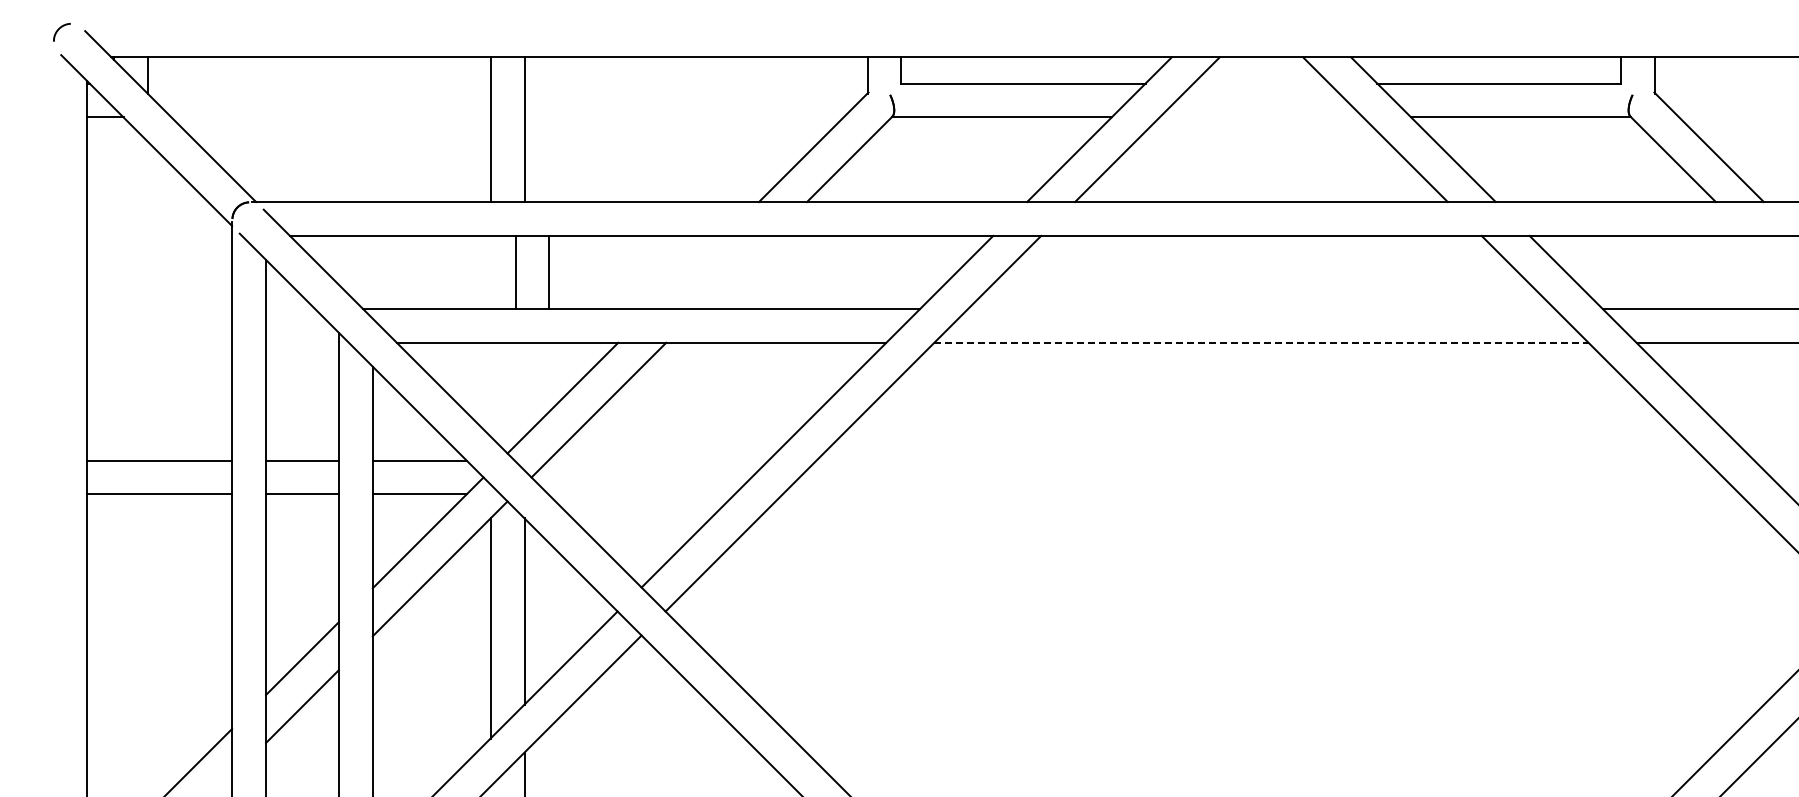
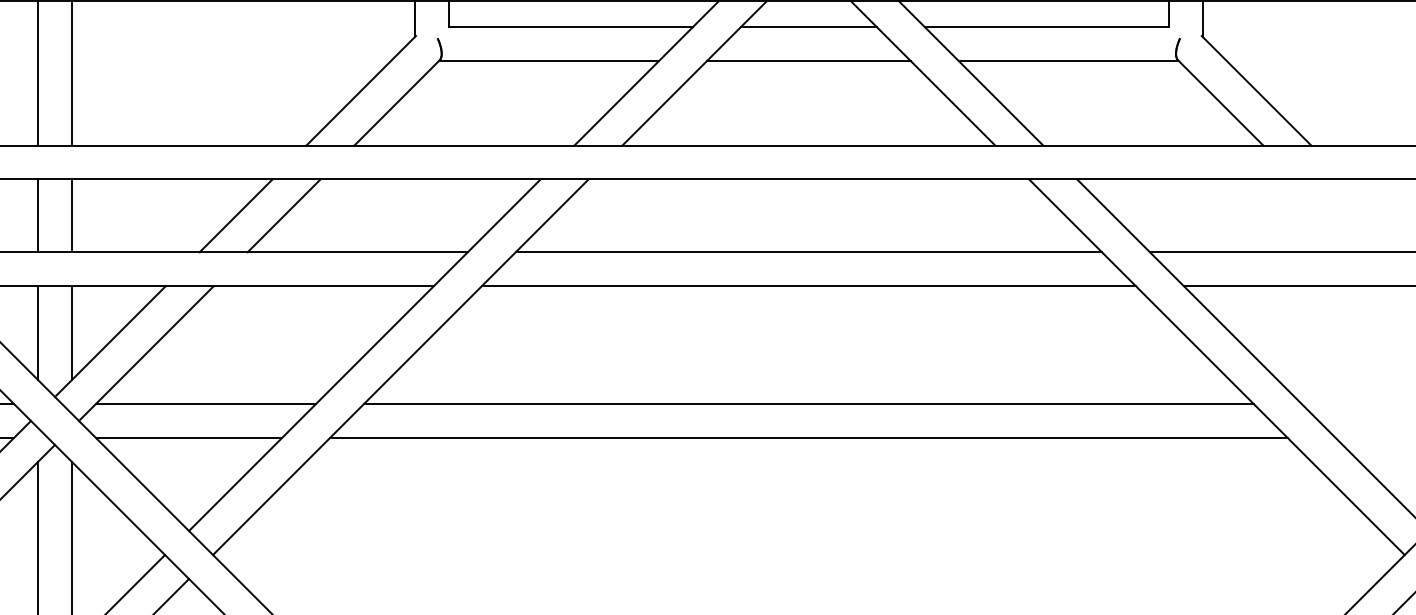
line: (1261, 83) -> (808, 26), added
line: (1261, 117) -> (808, 60), added
line: (515, 271) -> (37, 214), moved
line: (548, 271) -> (71, 214), moved
line: (688, 271) -> (235, 214), added
line: (736, 271) -> (283, 214), added
line: (1261, 308) -> (808, 251), added
line: (1261, 342) -> (808, 285), dashed -> solid
line: (490, 389) -> (37, 332), added
line: (524, 389) -> (71, 332), added
line: (658, 460) -> (205, 403), added
line: (1261, 460) -> (808, 403), added
line: (641, 494) -> (188, 437), added
line: (1261, 494) -> (808, 437), added

